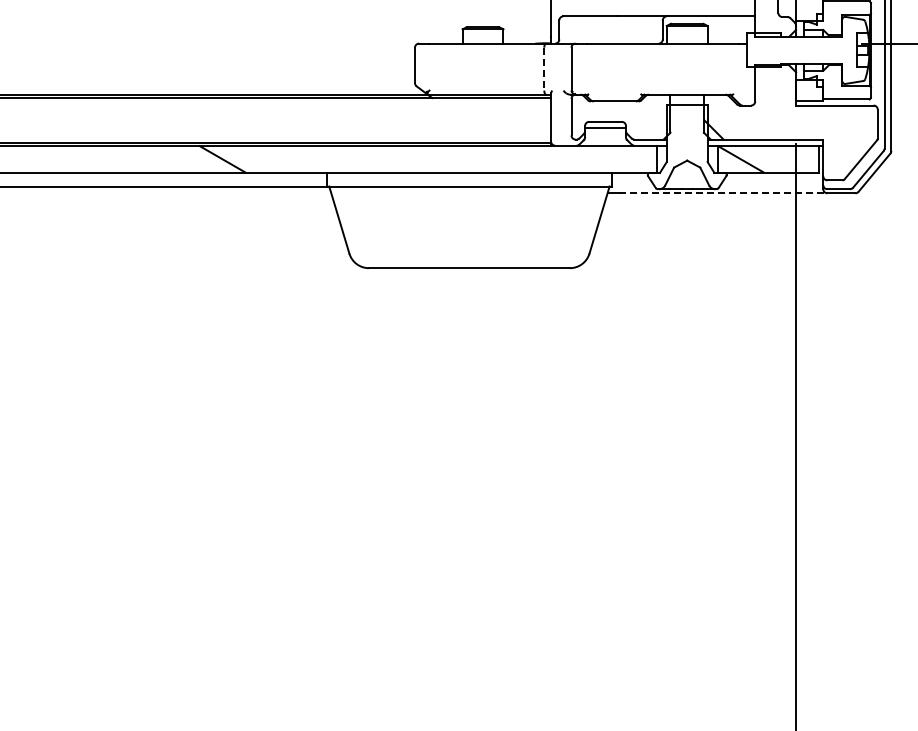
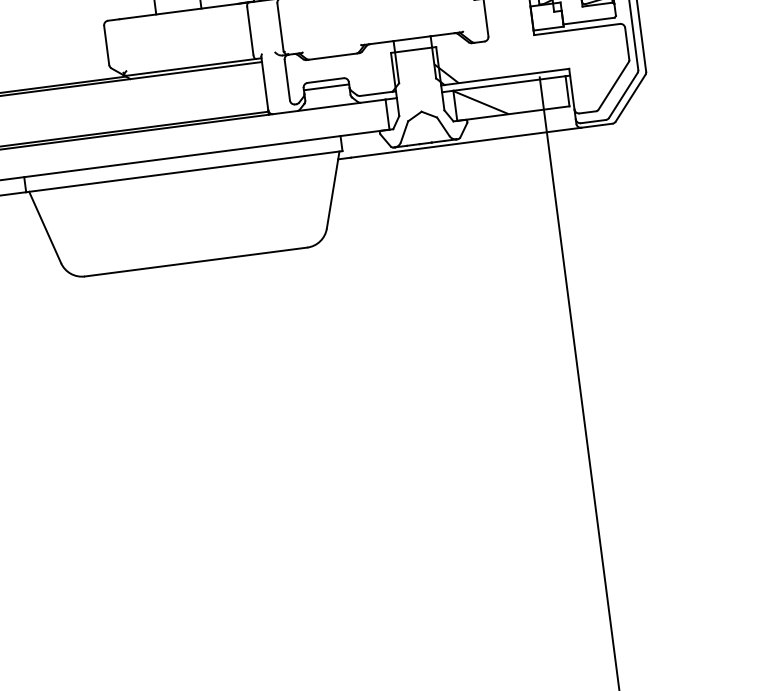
line: (544, 69) -> (250, 31), dashed -> solid
line: (723, 193) -> (466, 142), dashed -> solid

